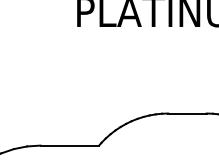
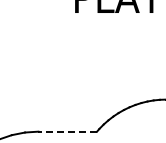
line: (69, 145) -> (67, 131), solid -> dashed

